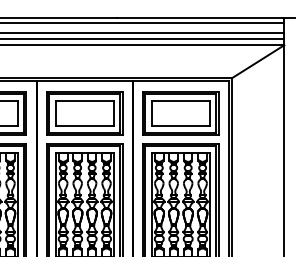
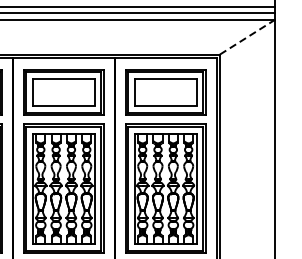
line: (258, 61) -> (247, 36), solid -> dashed

